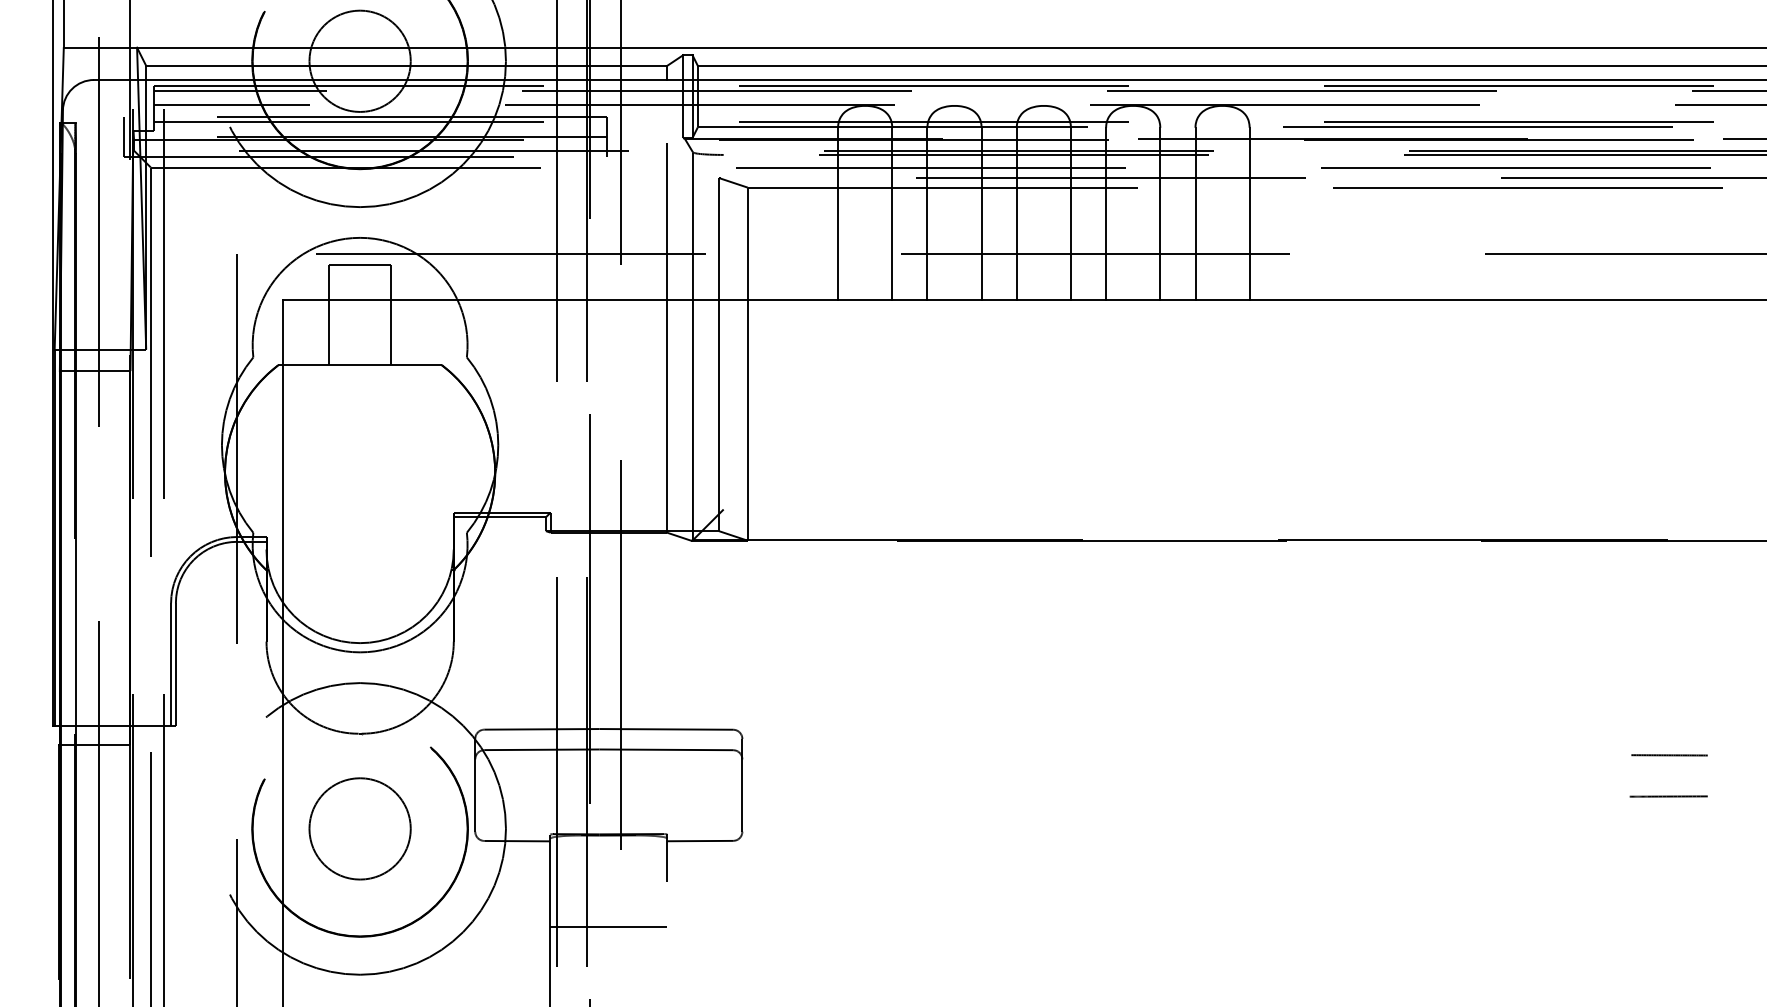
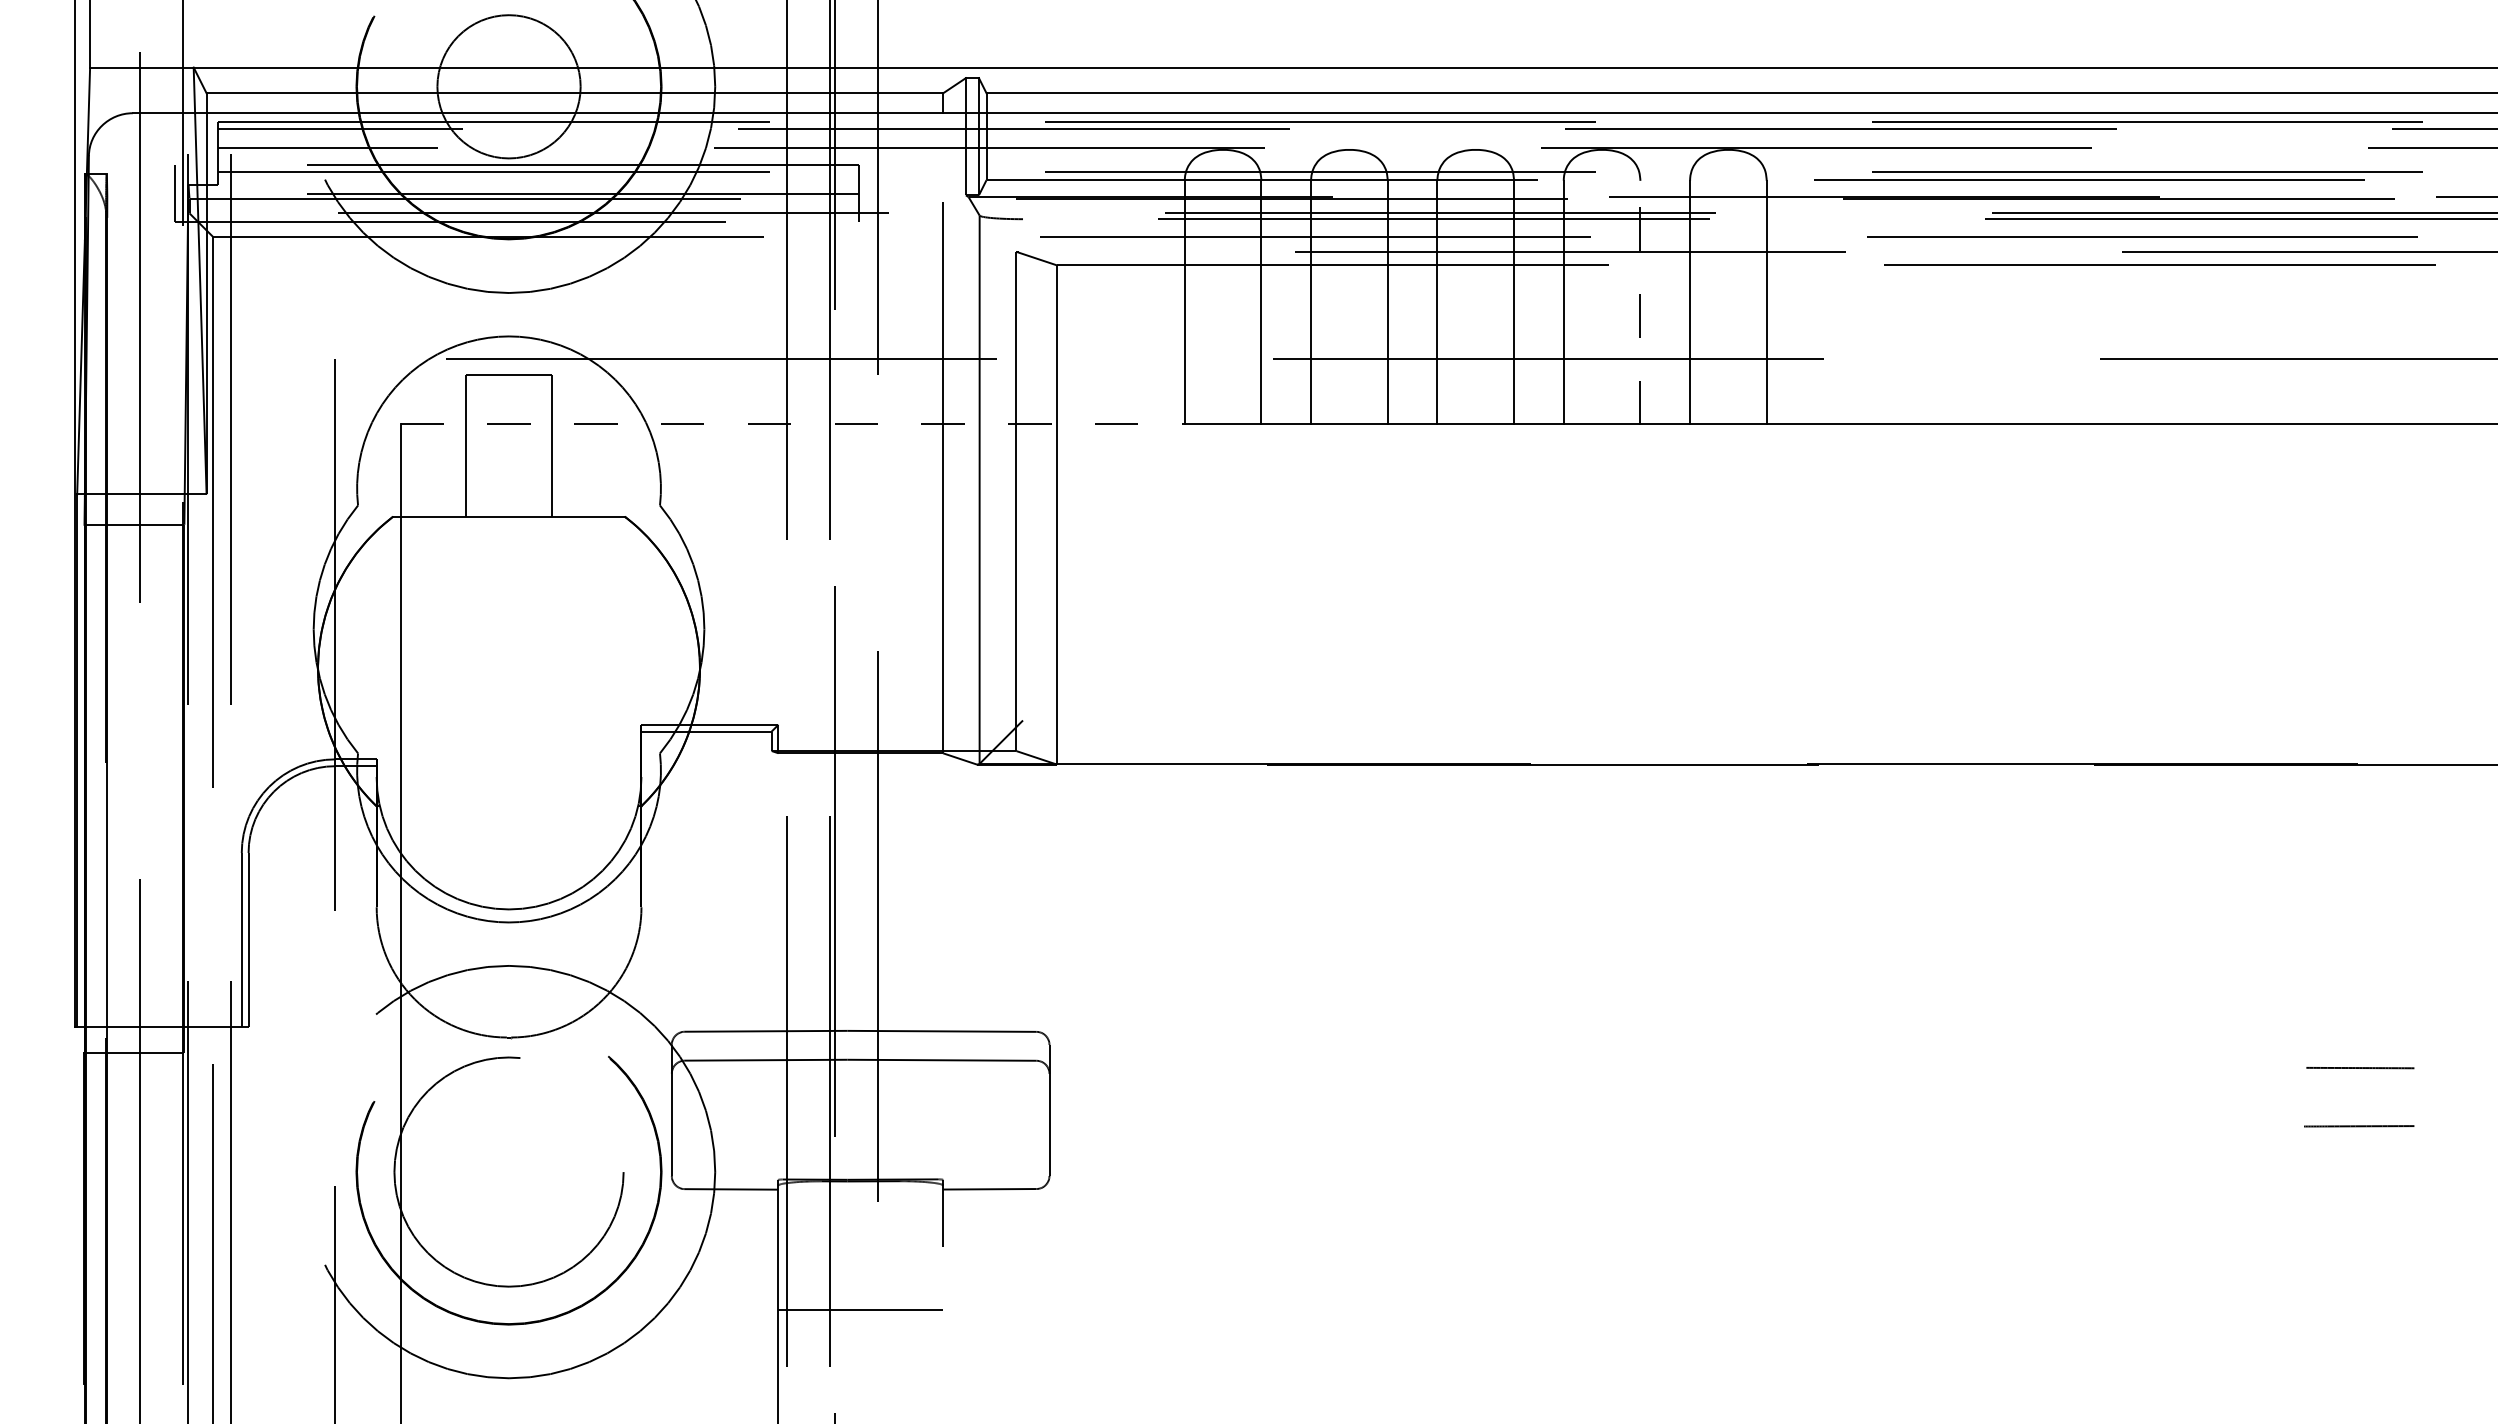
line: (1160, 213) -> (1640, 302), solid -> dashed
line: (561, 300) -> (793, 424), solid -> dashed
circle: (359, 828) -> (508, 1171), size x1.6

